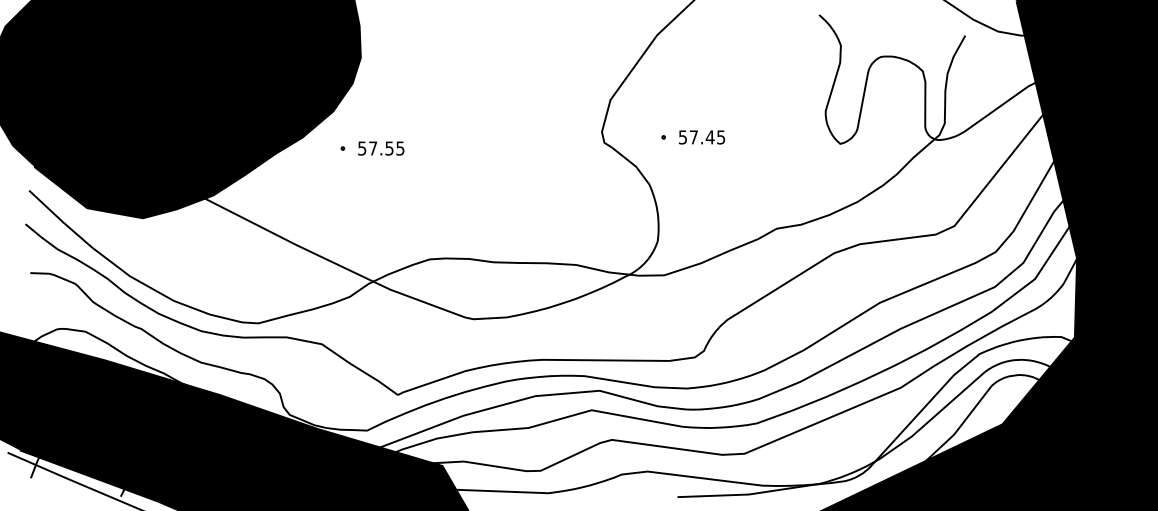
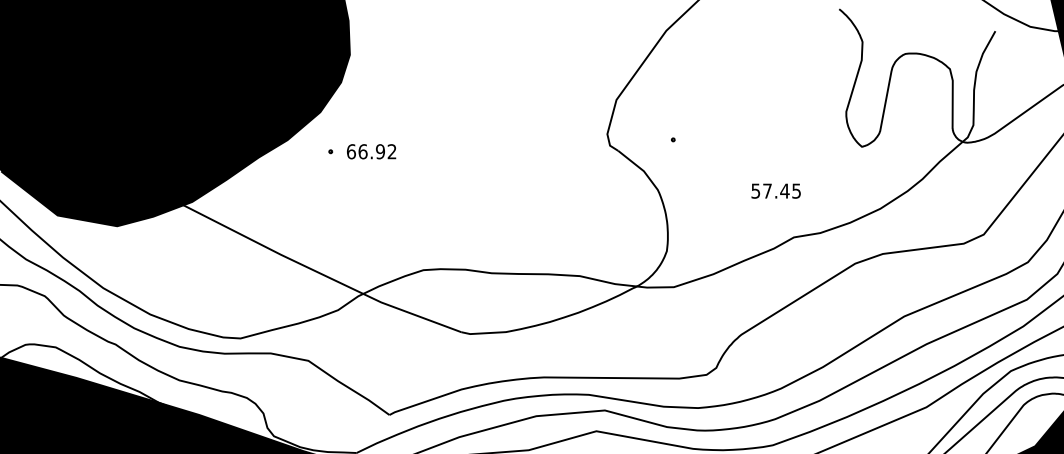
text: (702, 137) -> (776, 191), moved
text: (381, 148) -> (371, 151), 57.55 -> 66.92

